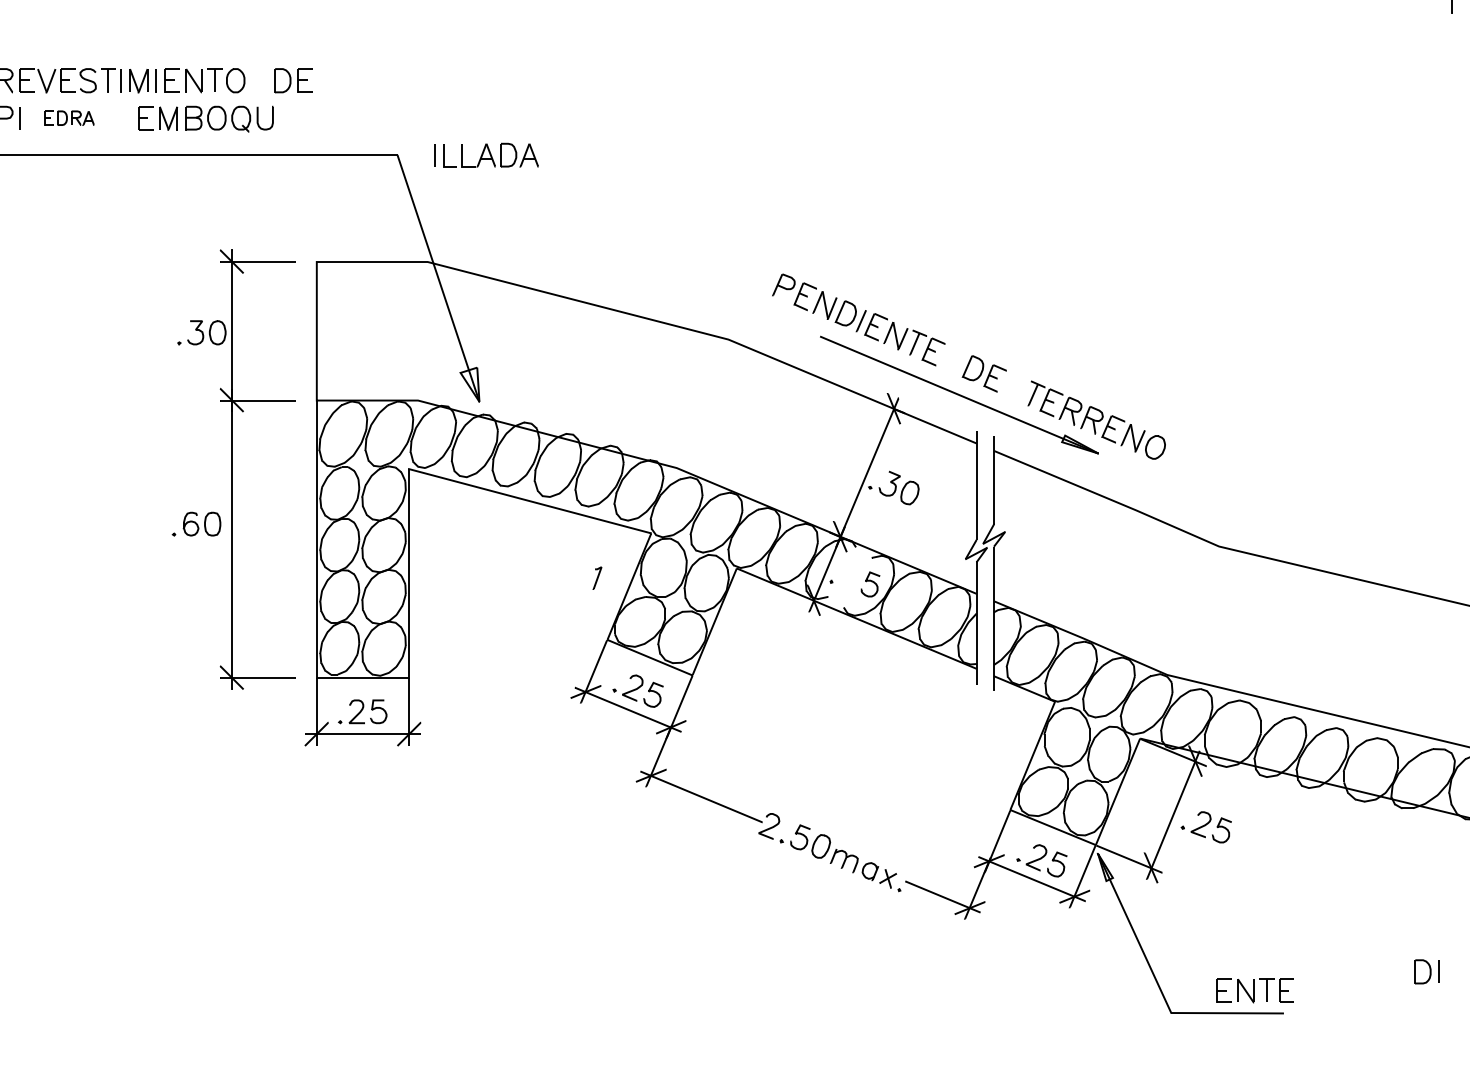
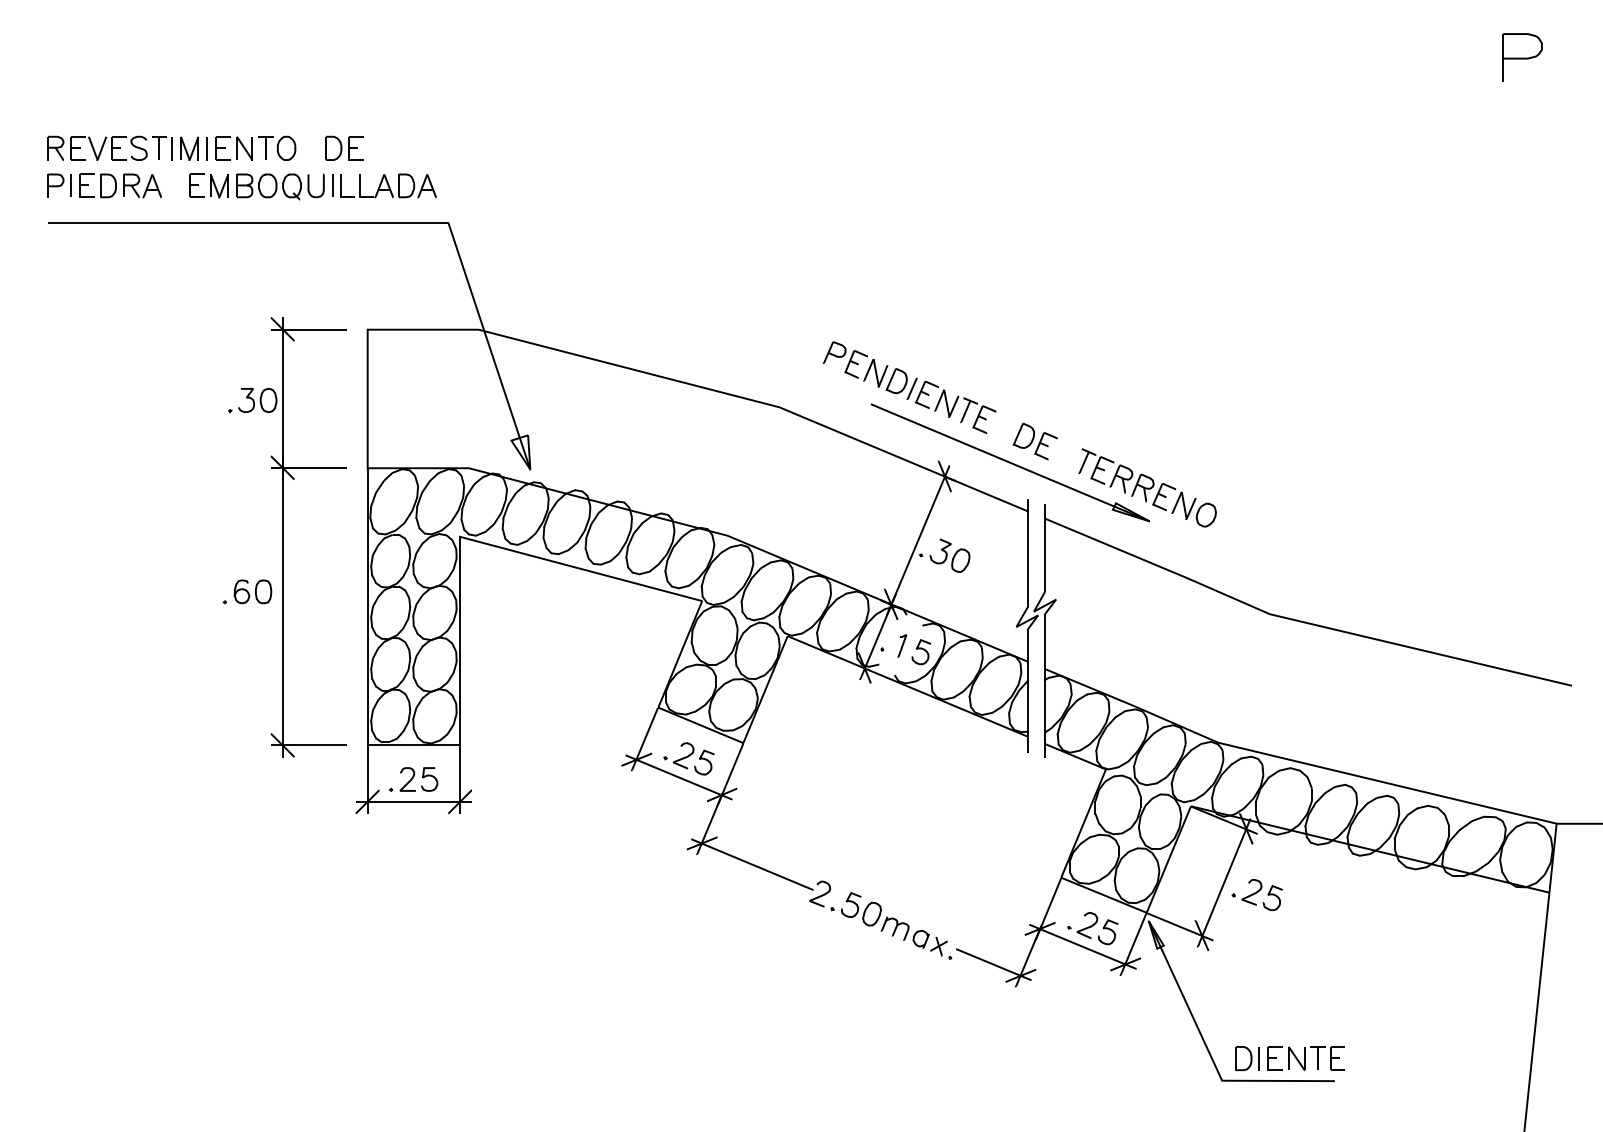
part: (69, 117) -> (120, 185), size x1.67
part: (486, 154) -> (384, 185), moved
line: (597, 577) -> (902, 645), moved
part: (1426, 971) -> (1247, 1058), moved

